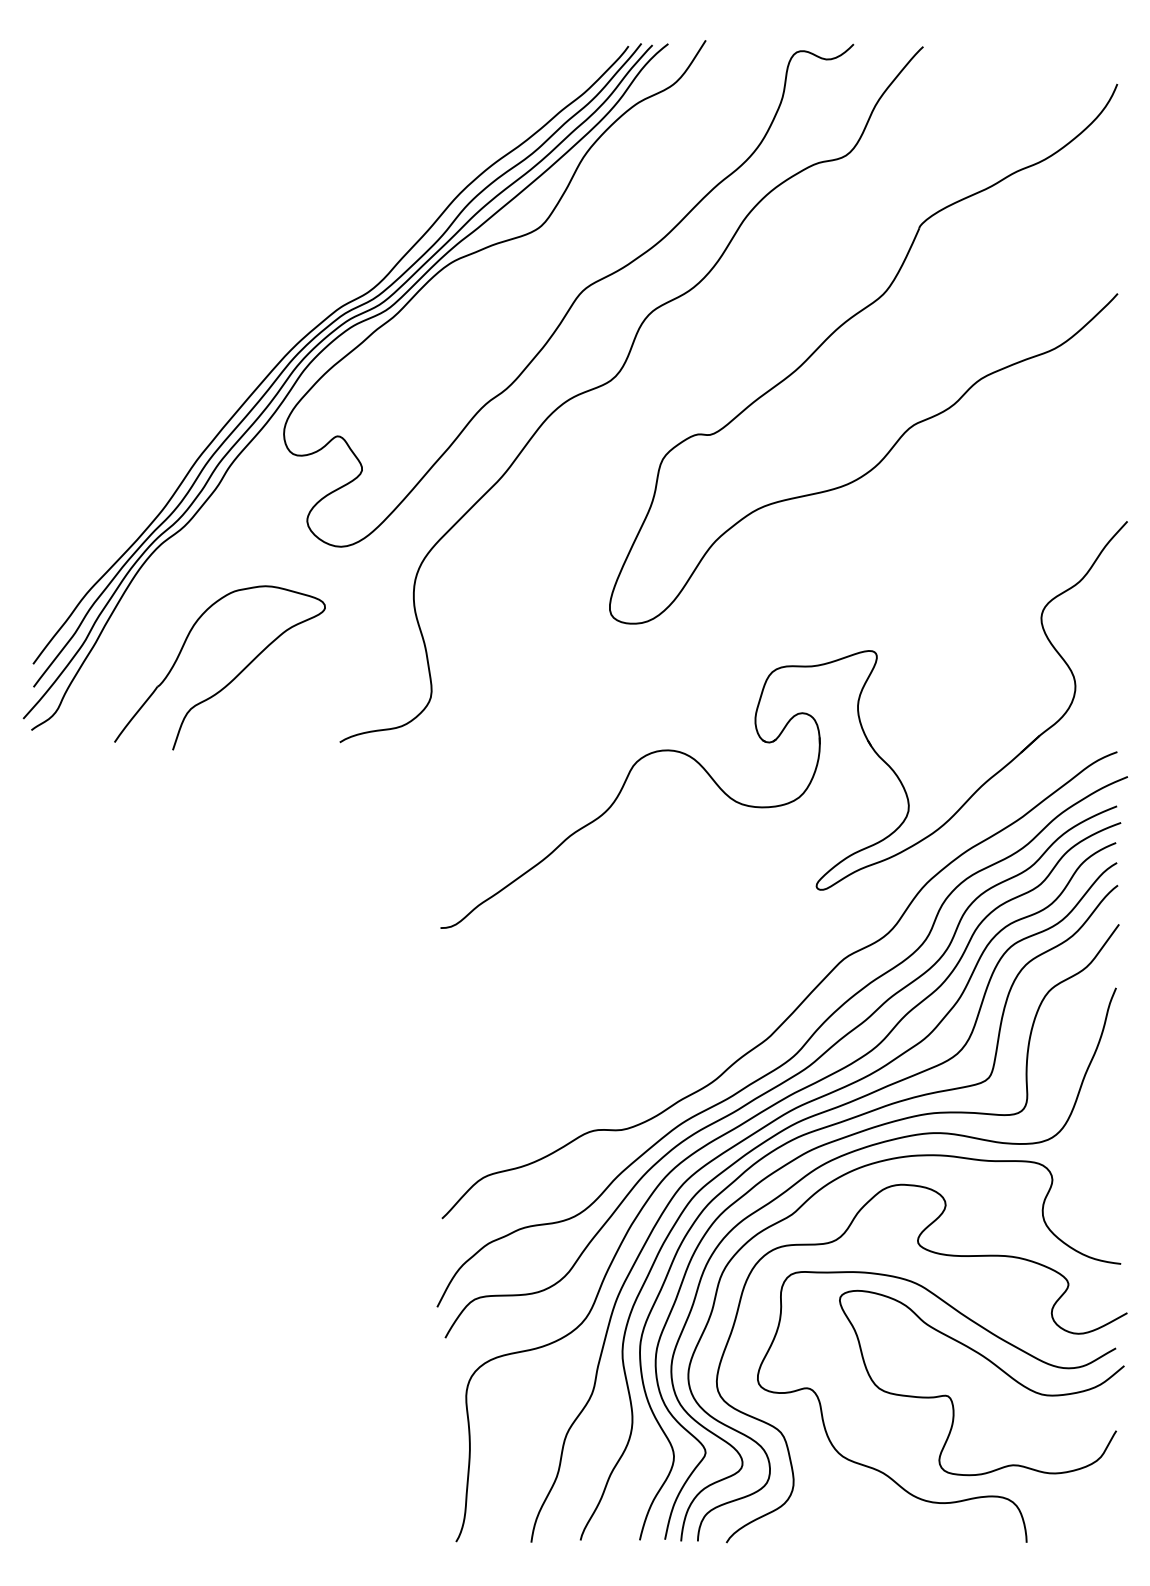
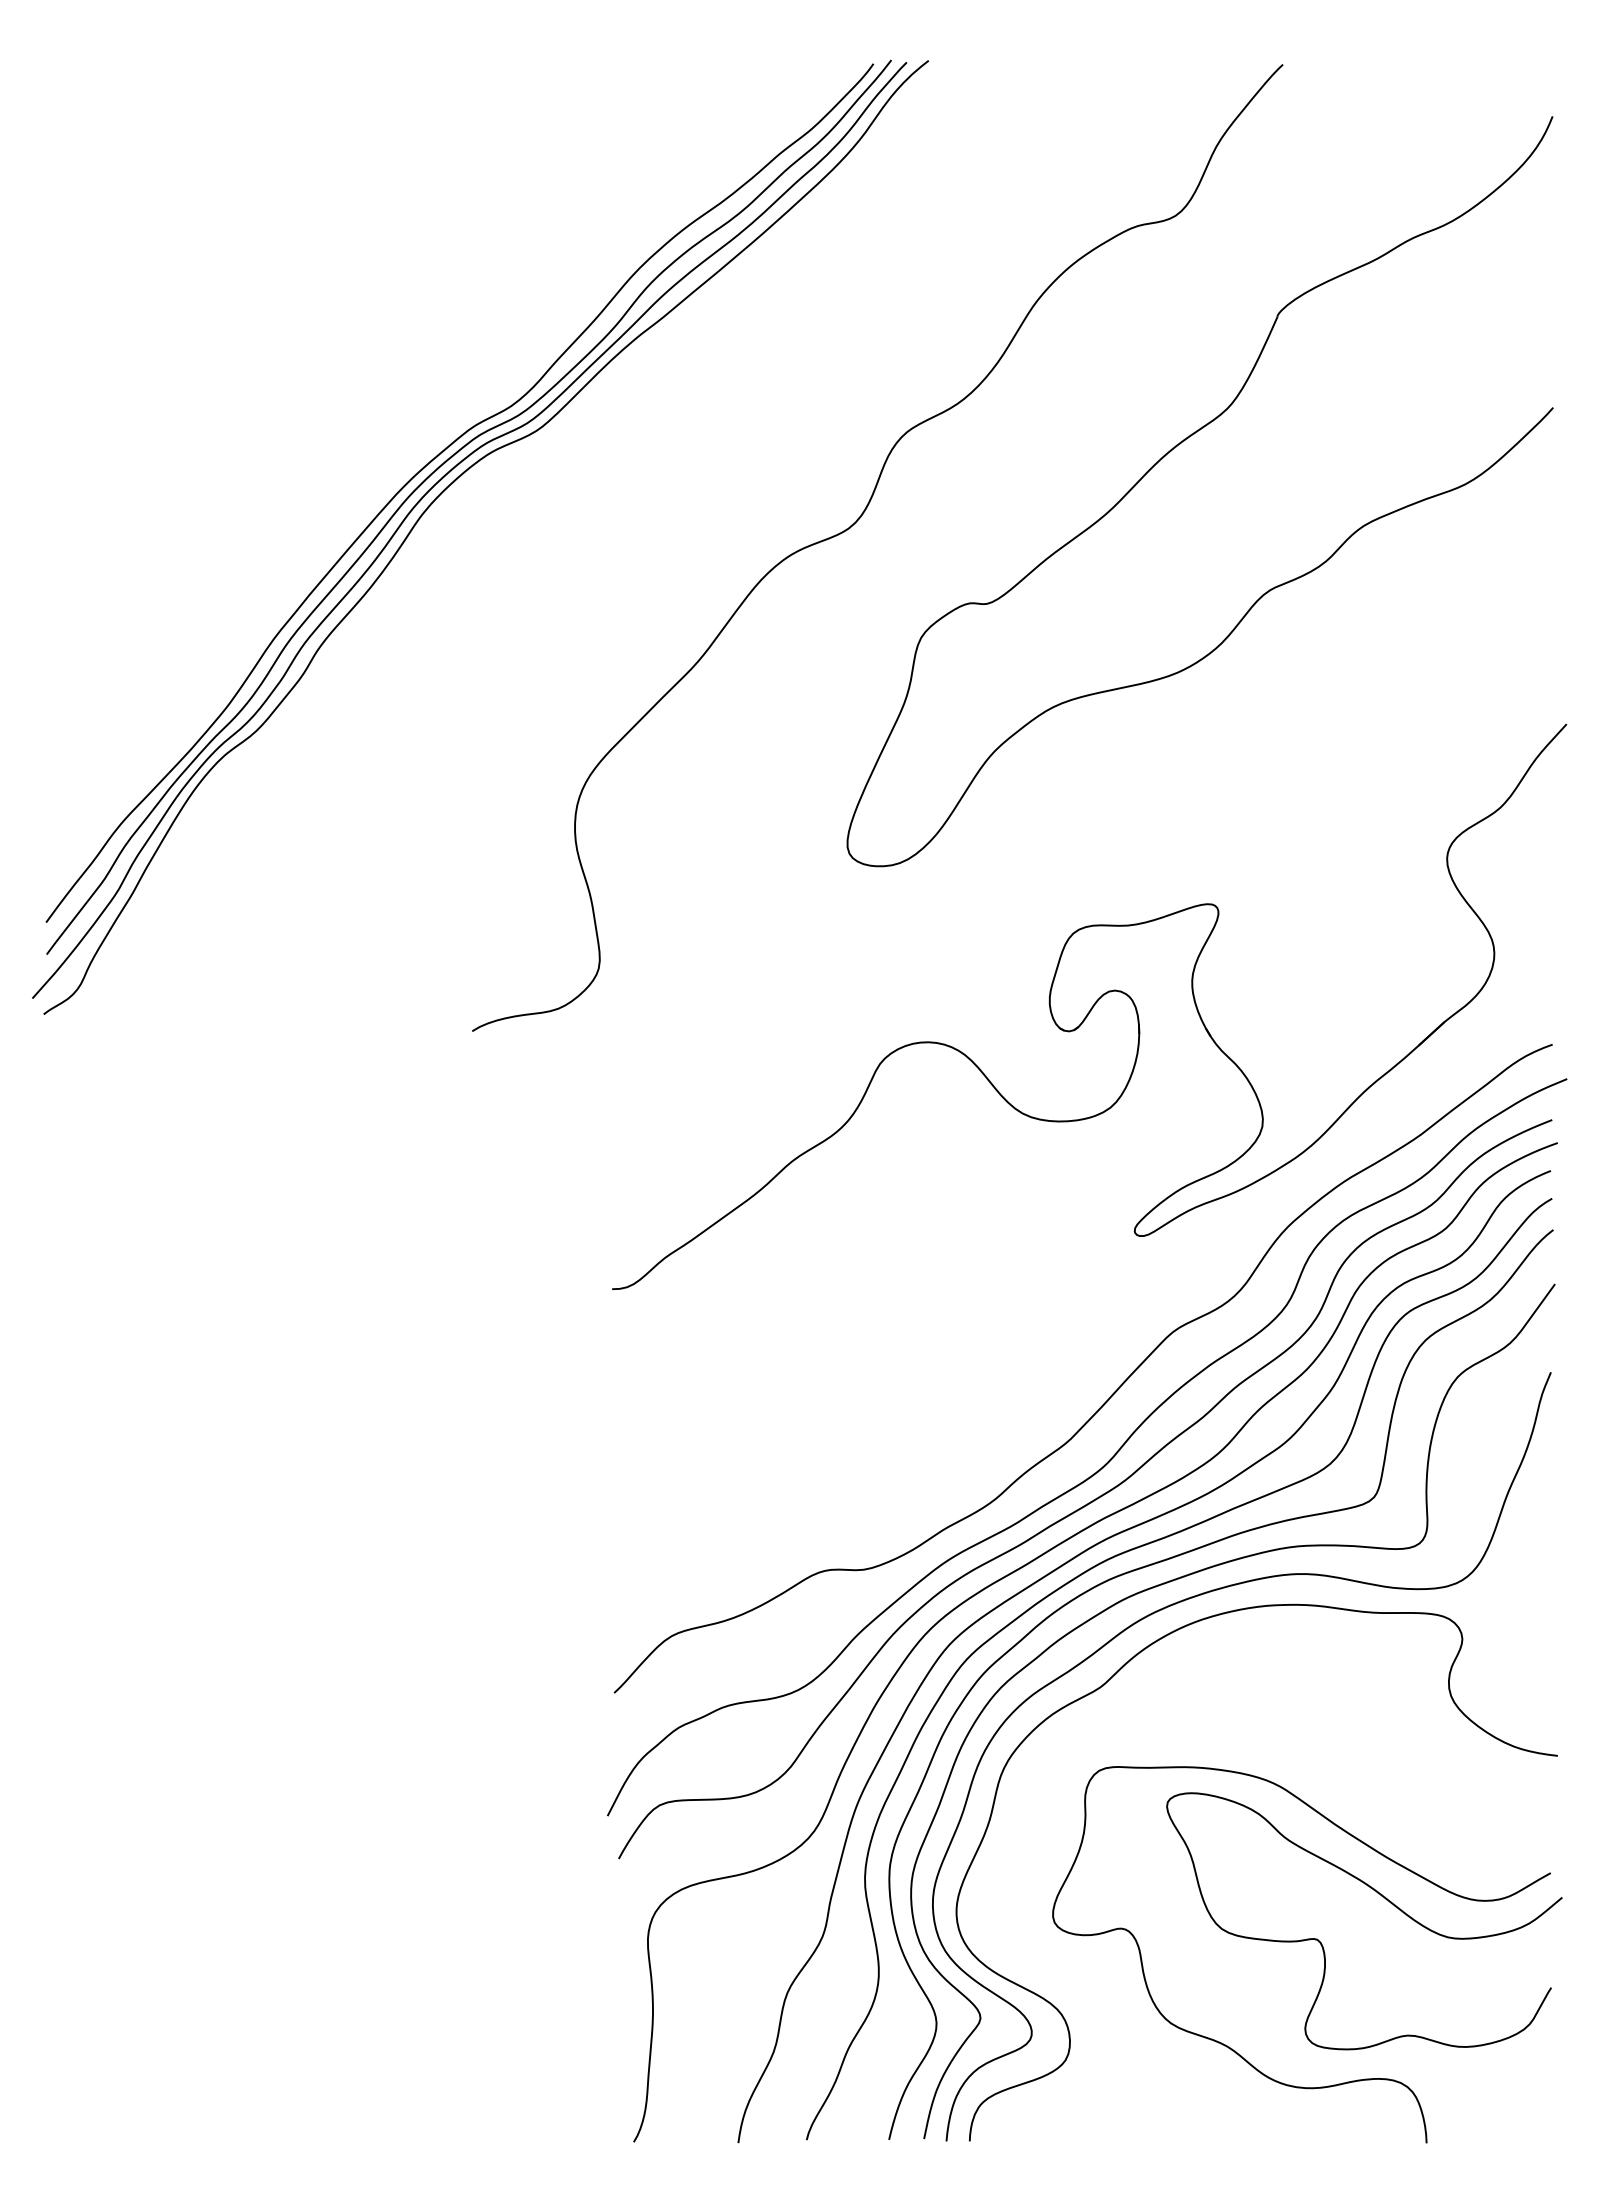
curve: (575, 298) -> (799, 414), removed
part: (232, 680) -> (322, 944), removed
curve: (940, 1255) -> (1307, 1743), removed

